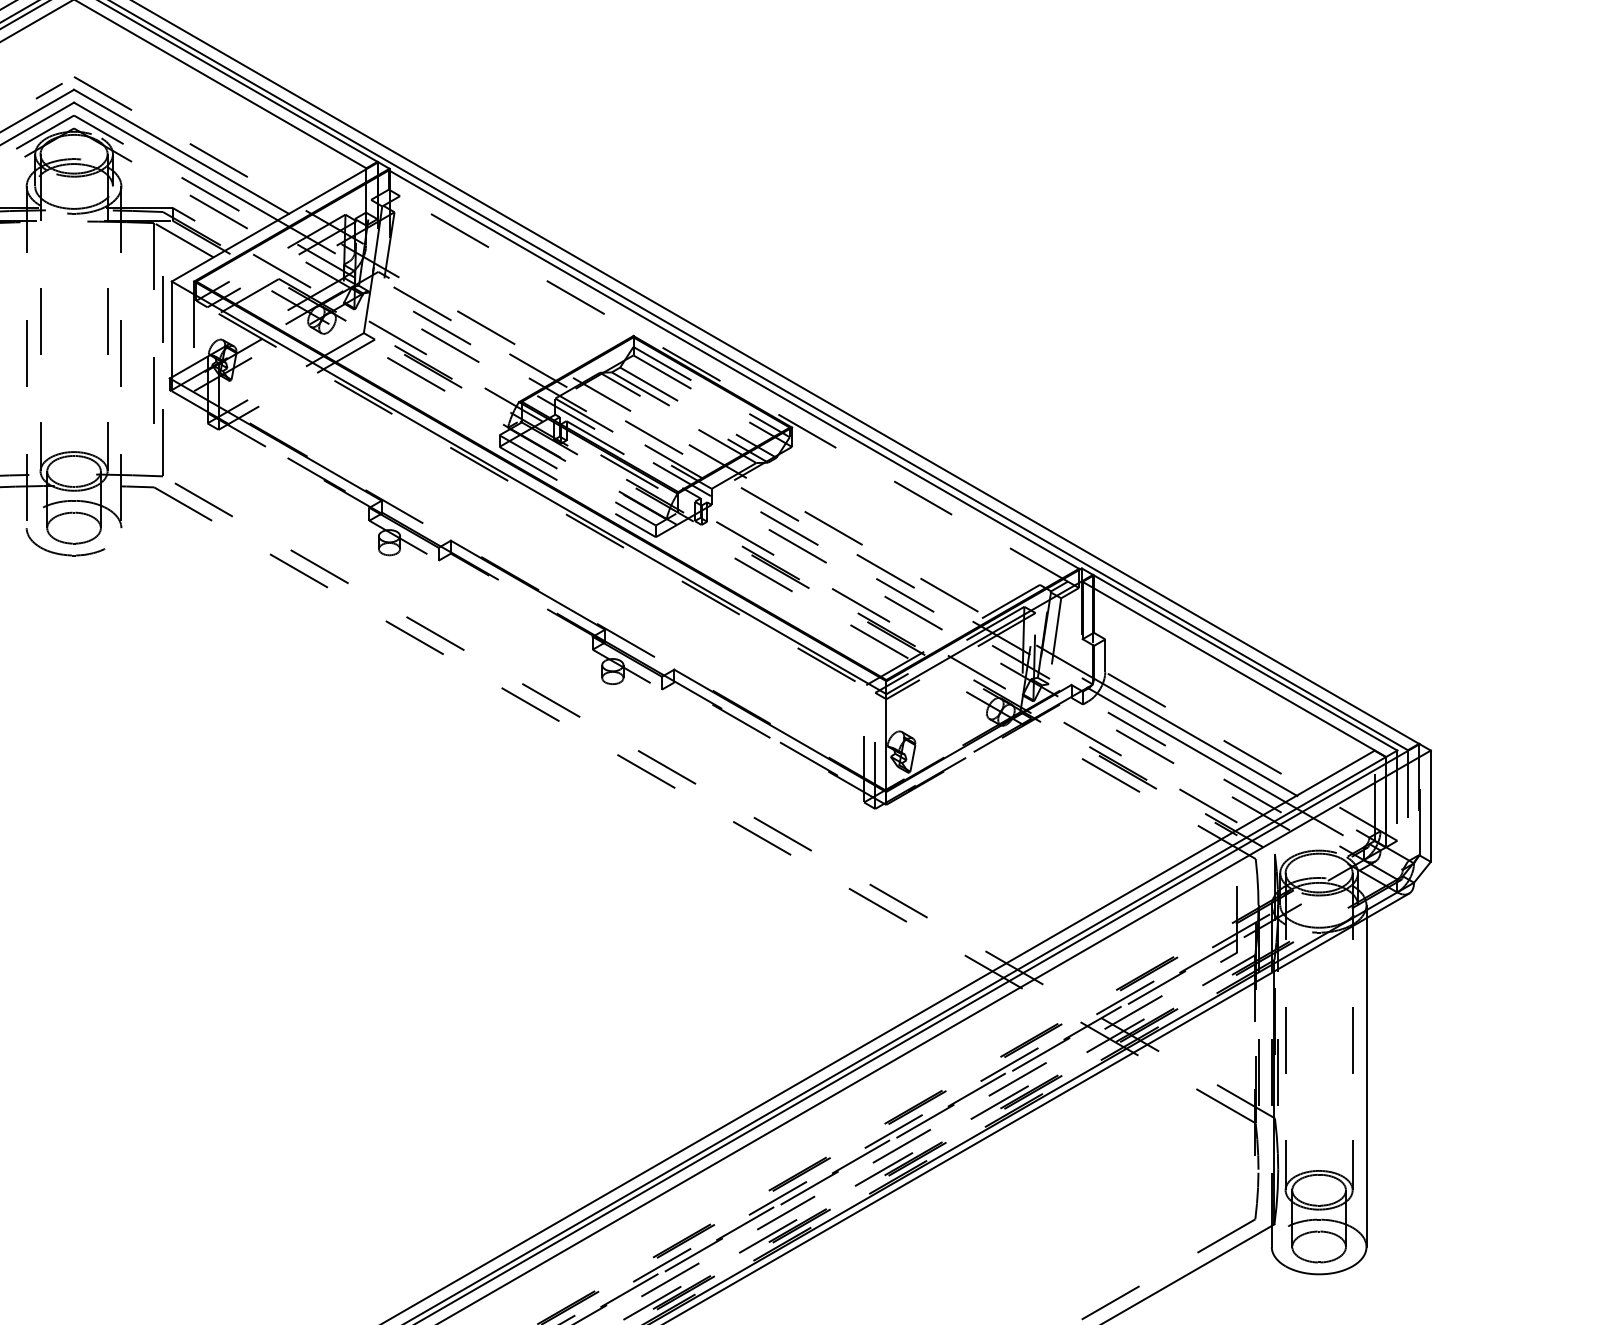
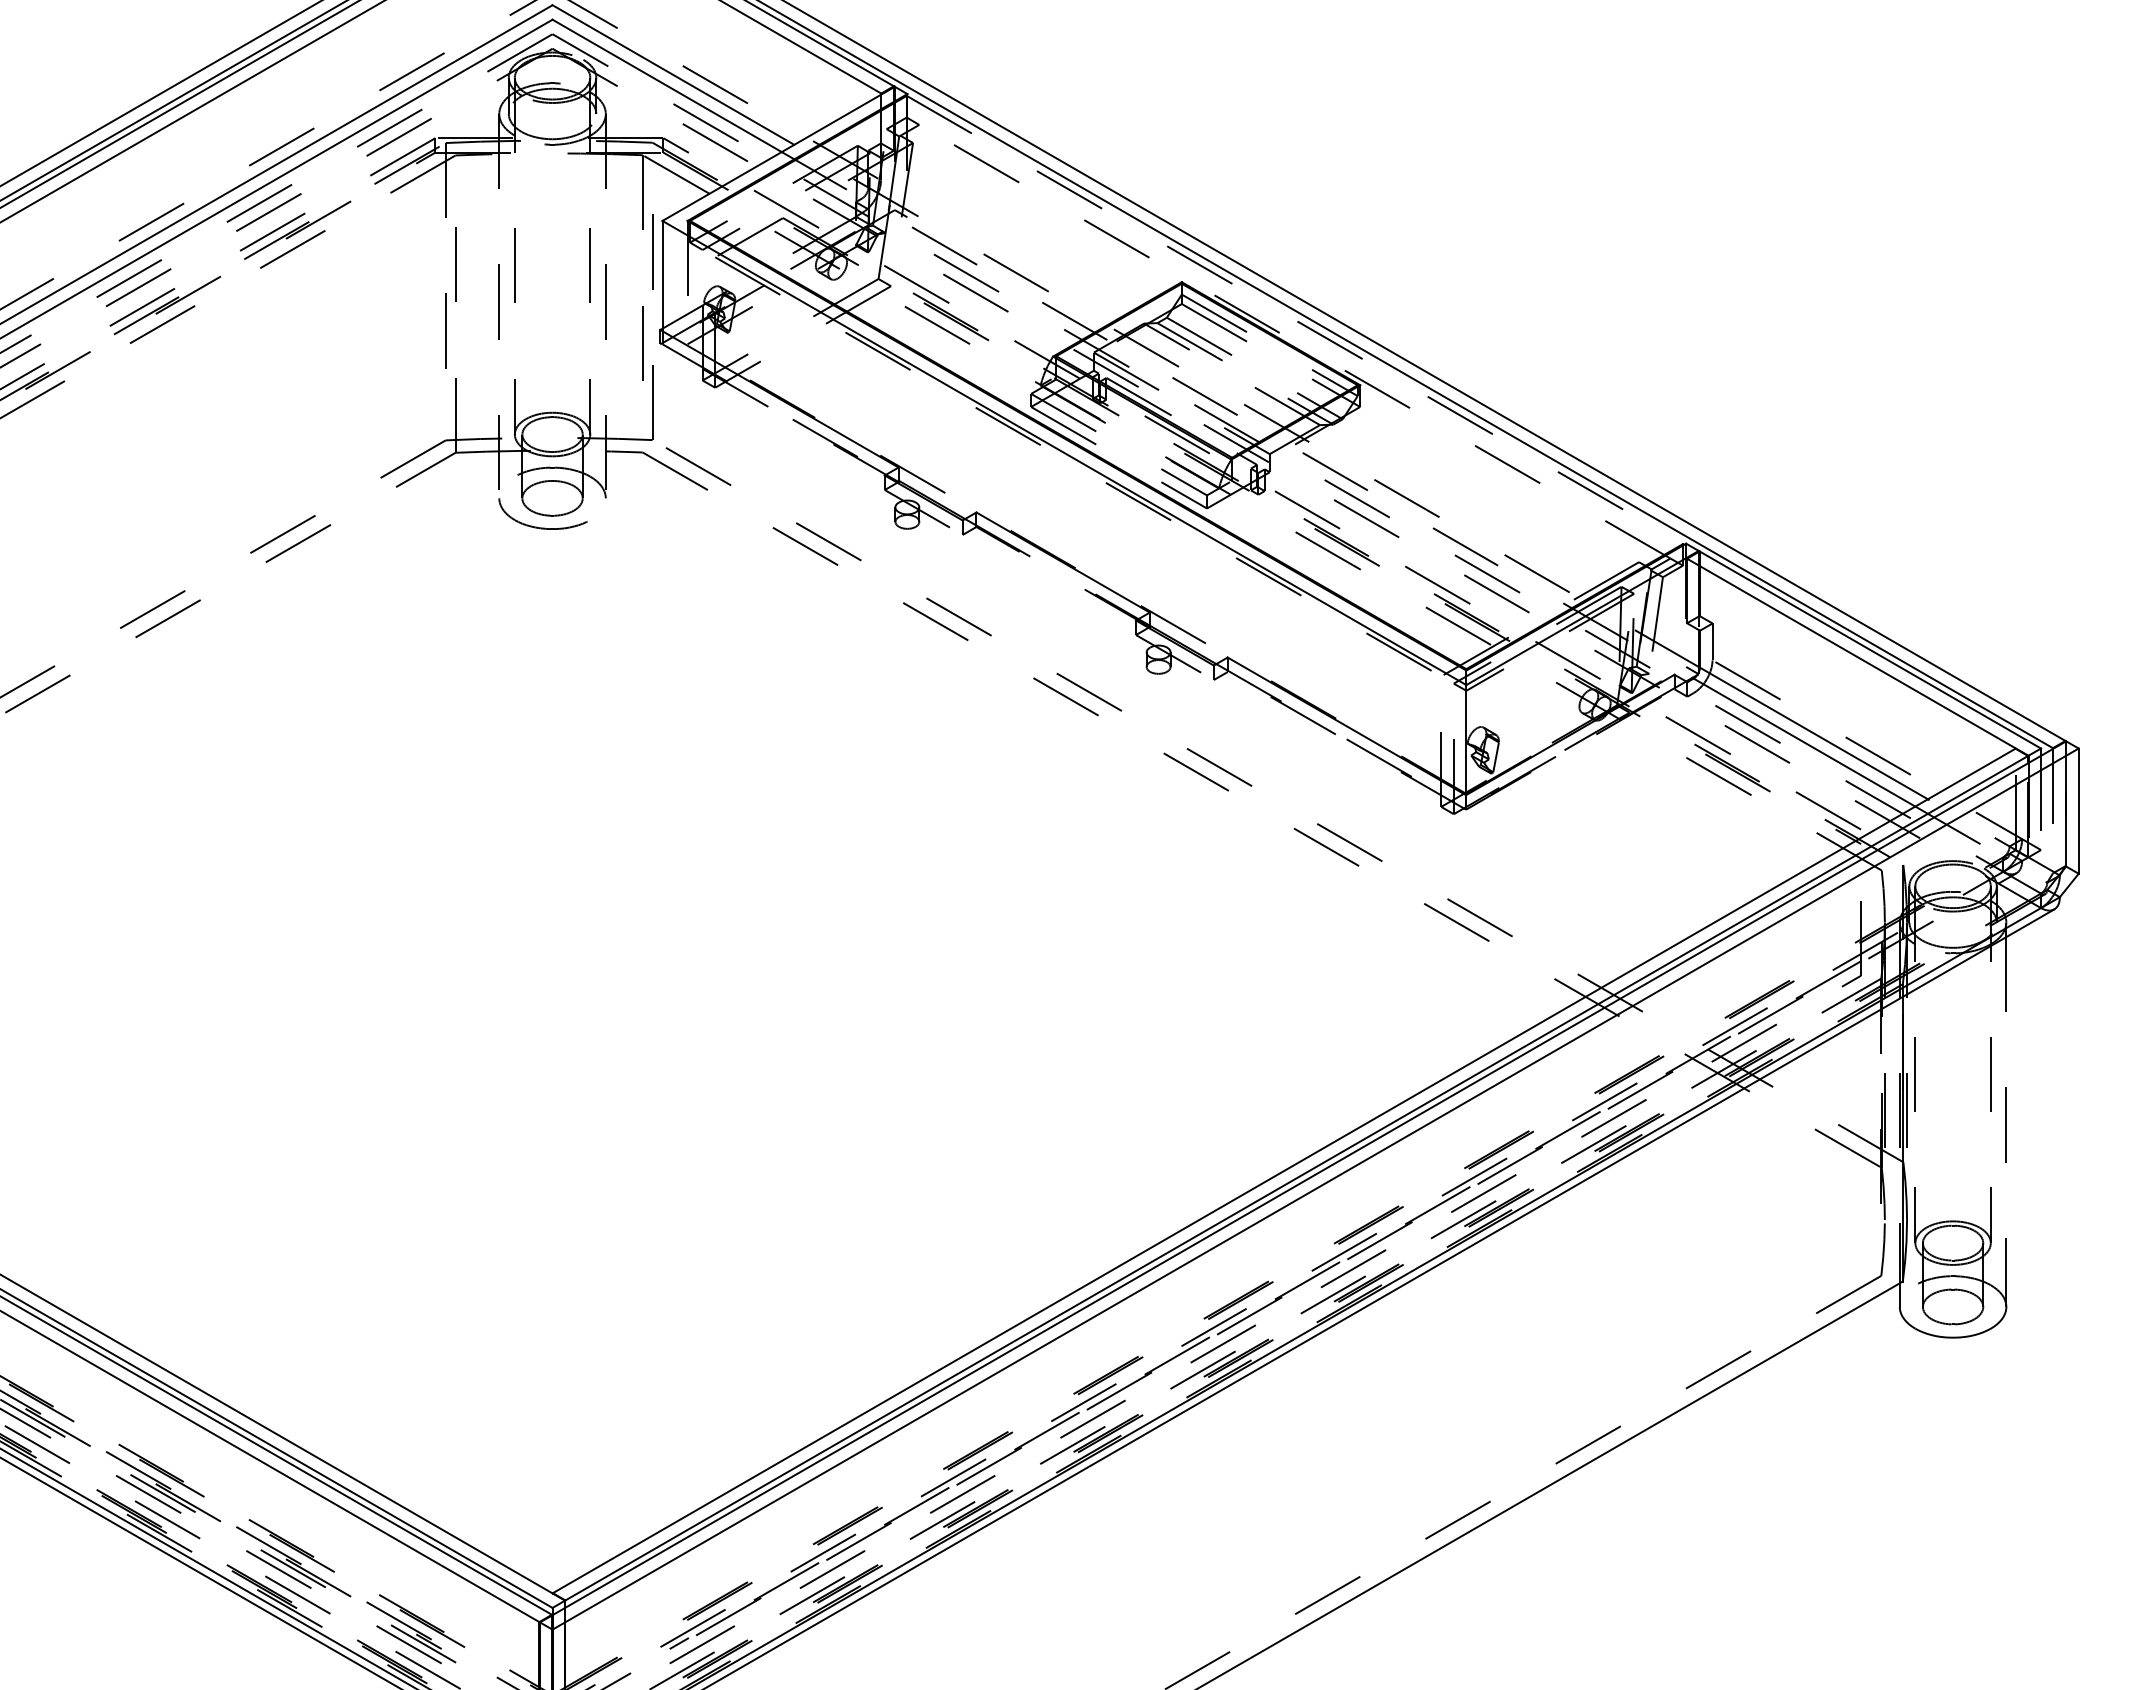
line: (734, 370) -> (1295, 320), solid -> dashed
line: (1366, 1083) -> (2006, 1122), solid -> dashed

